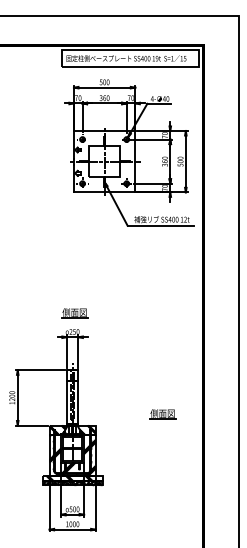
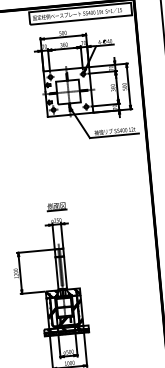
part: (162, 414) -> (128, 275), removed

